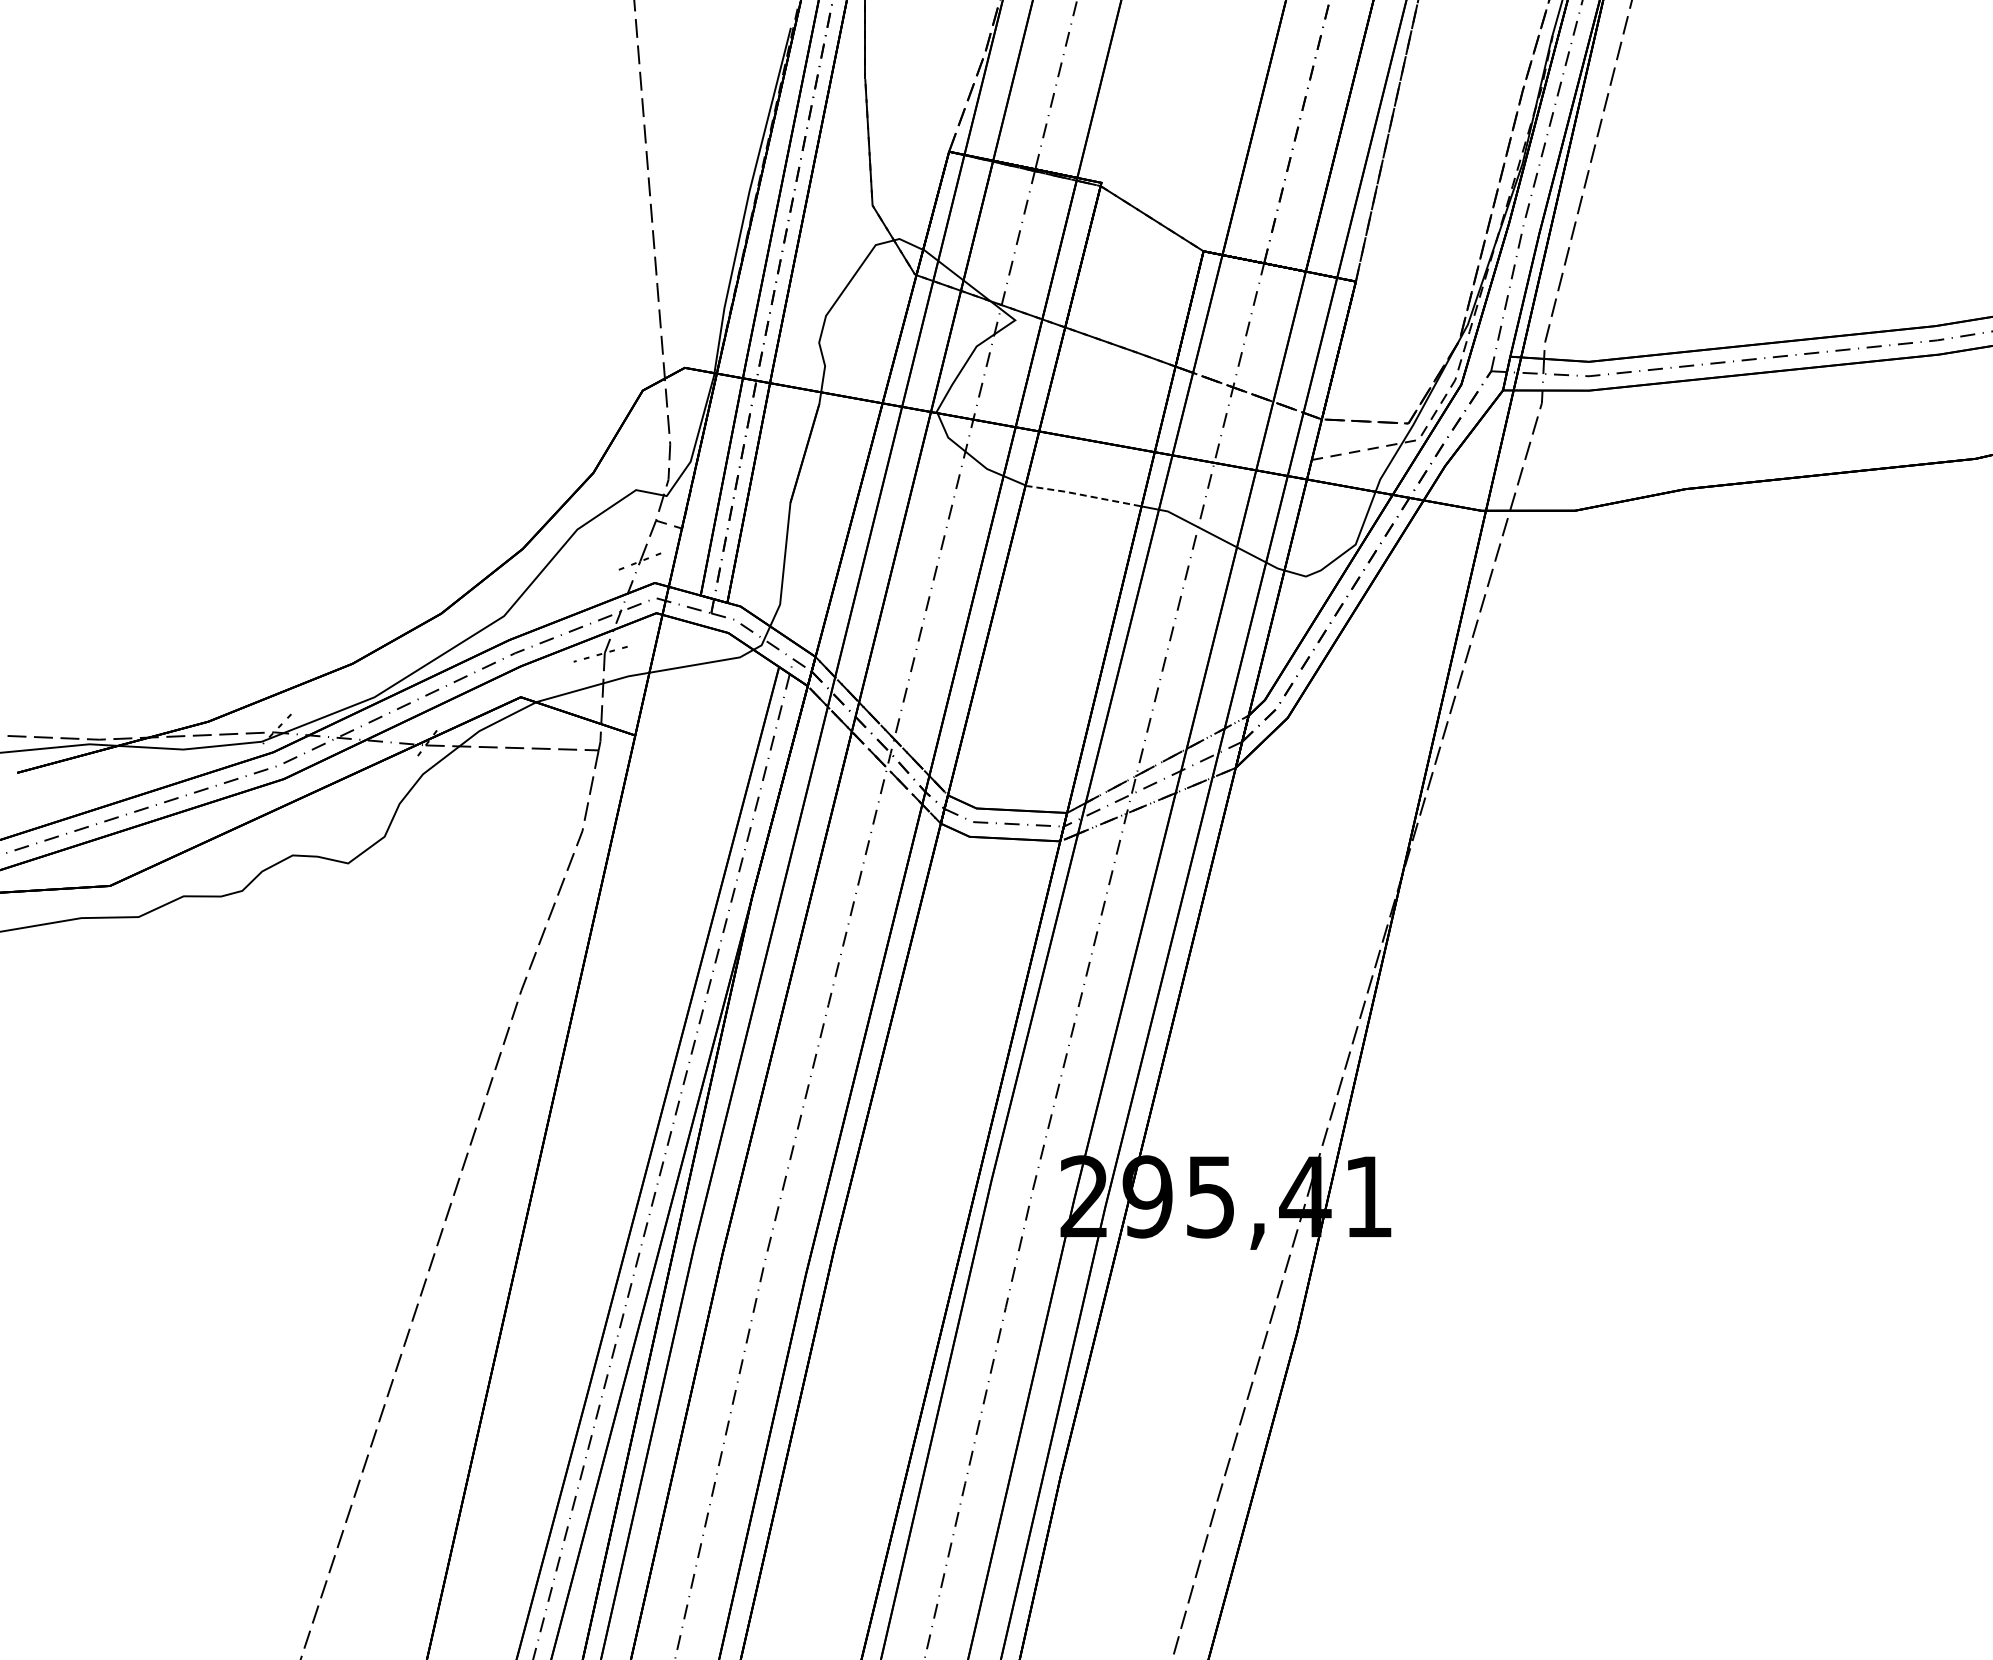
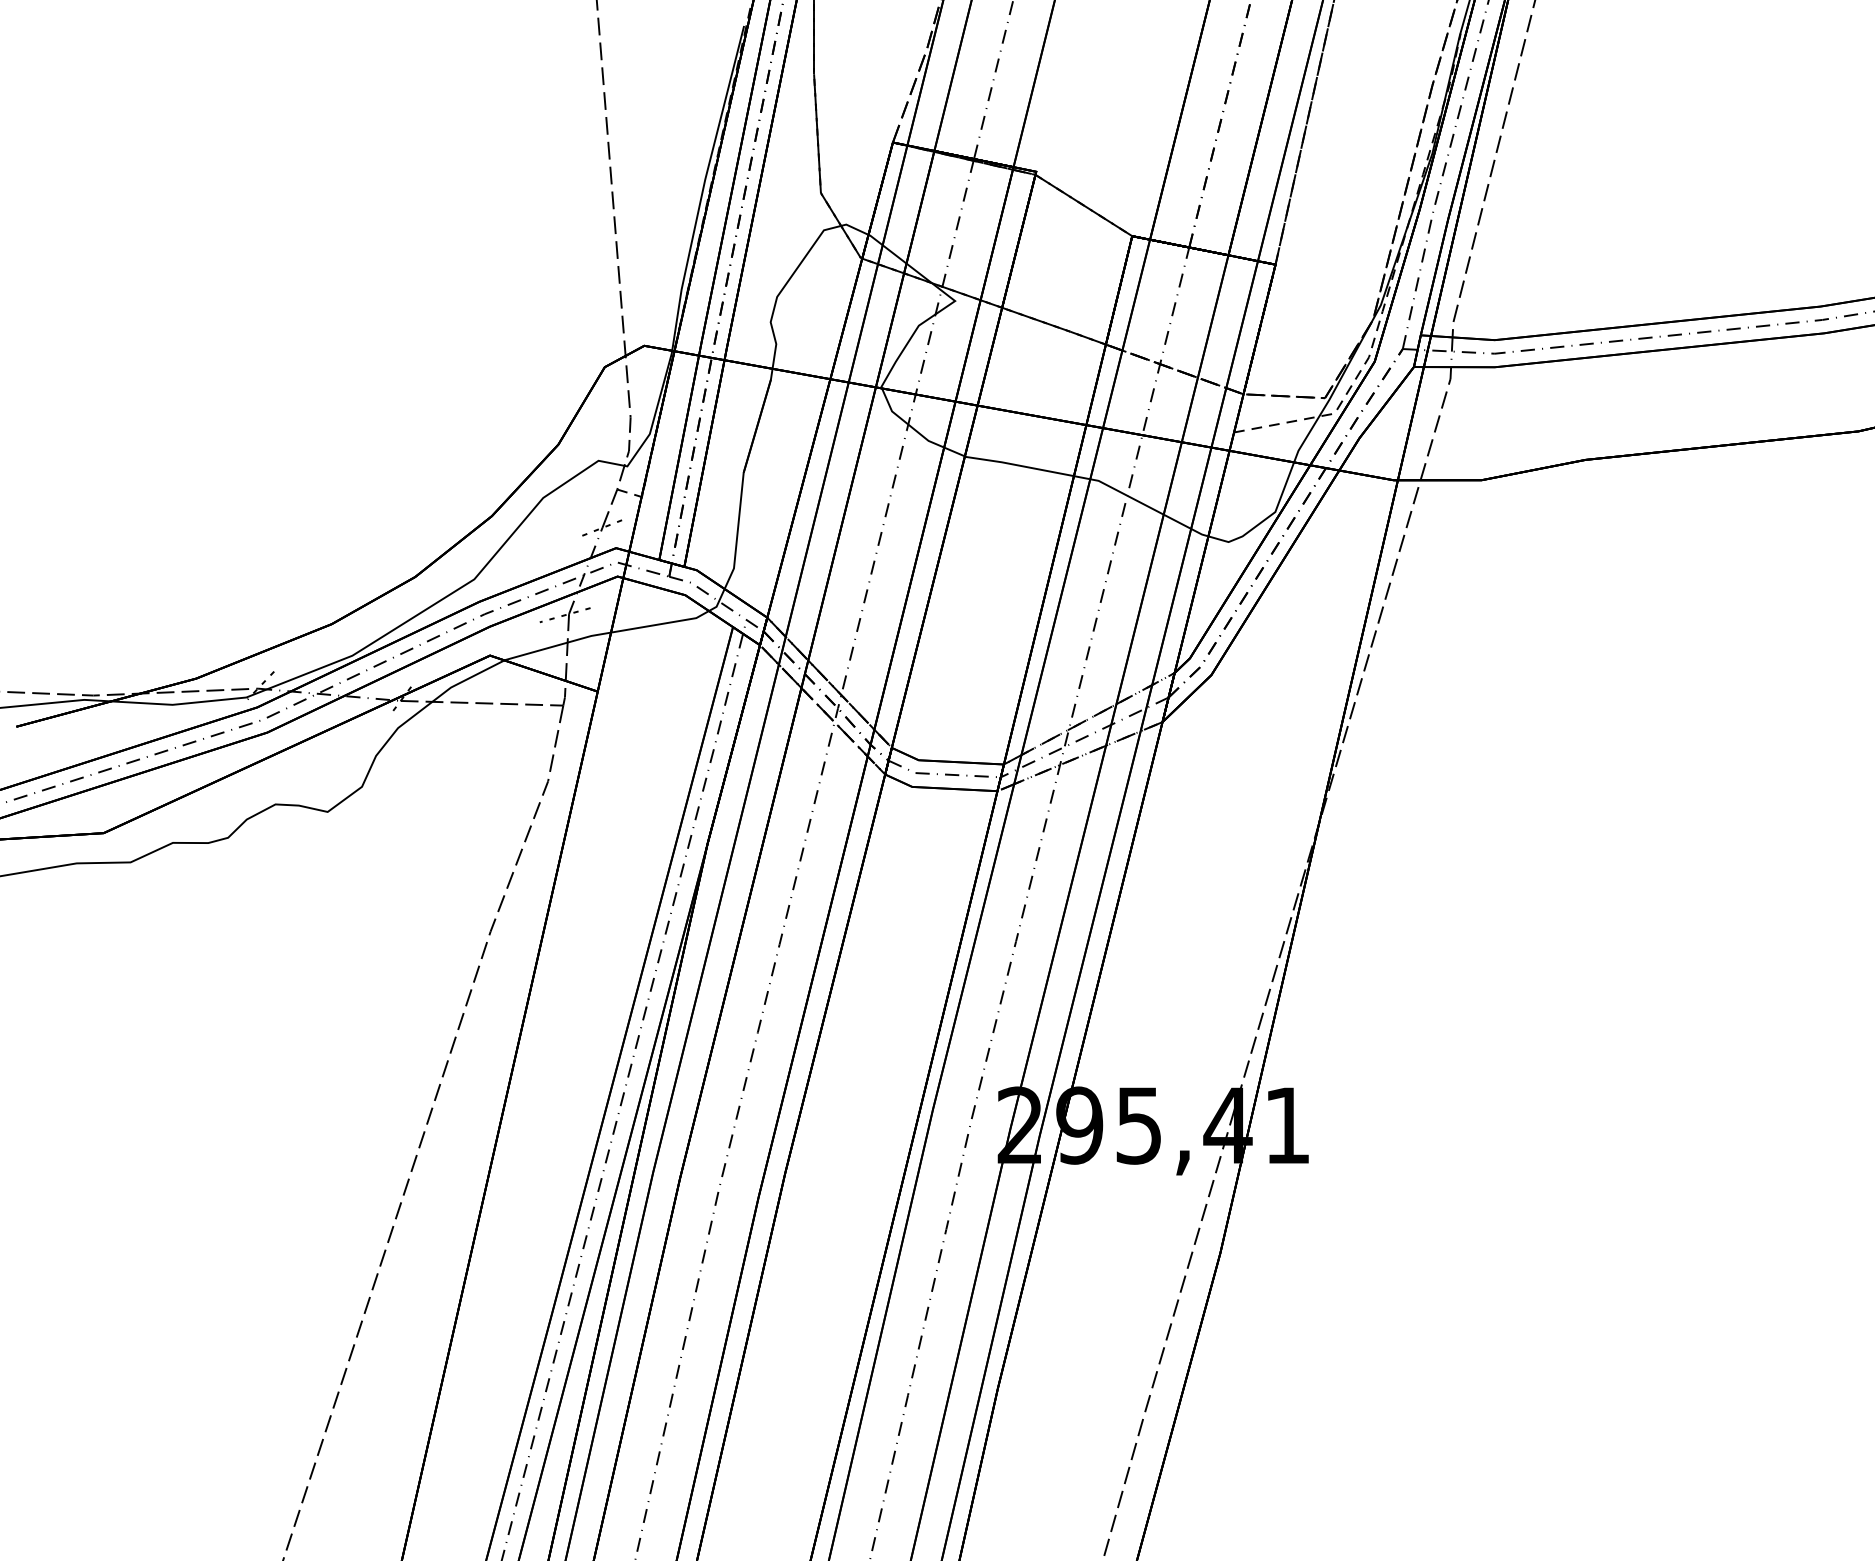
line: (1082, 495) -> (1018, 465), dashed -> solid

